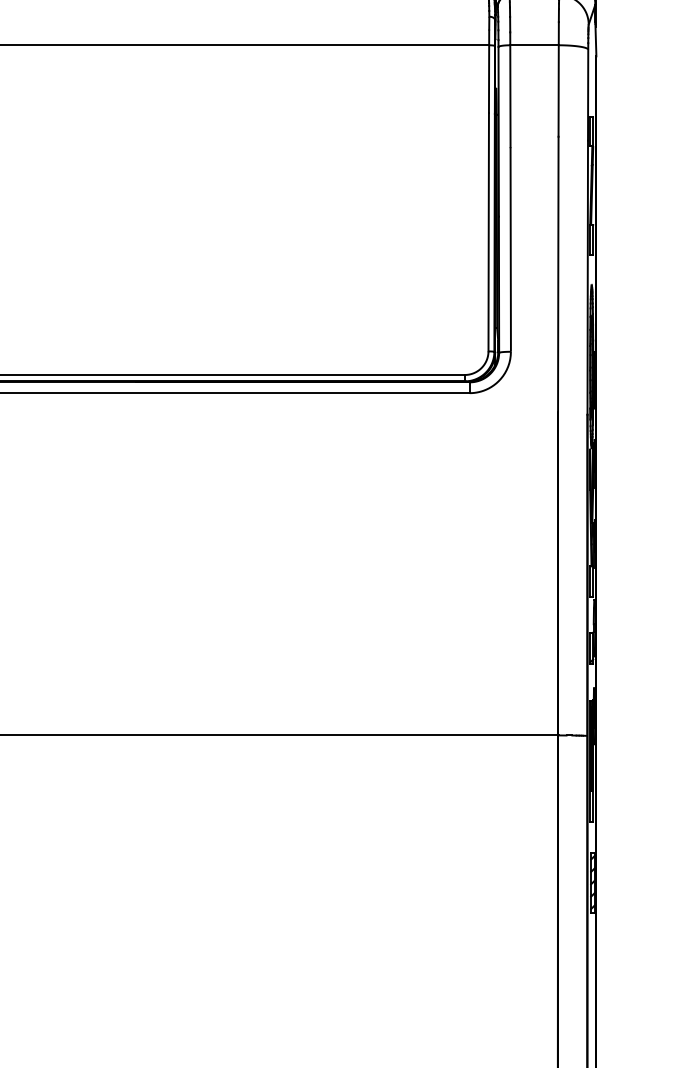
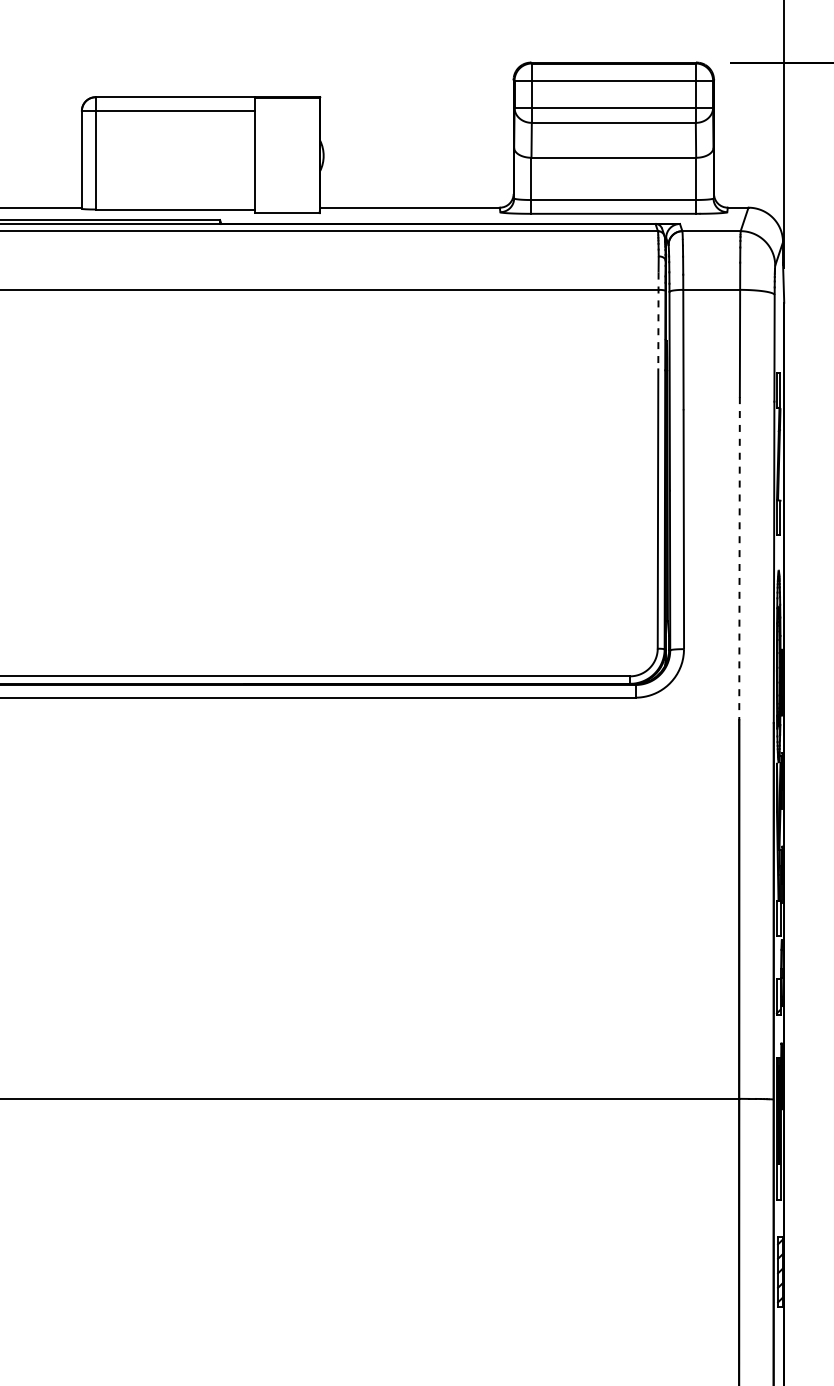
line: (489, 72) -> (658, 321), solid -> dashed
line: (558, 274) -> (739, 558), solid -> dashed

